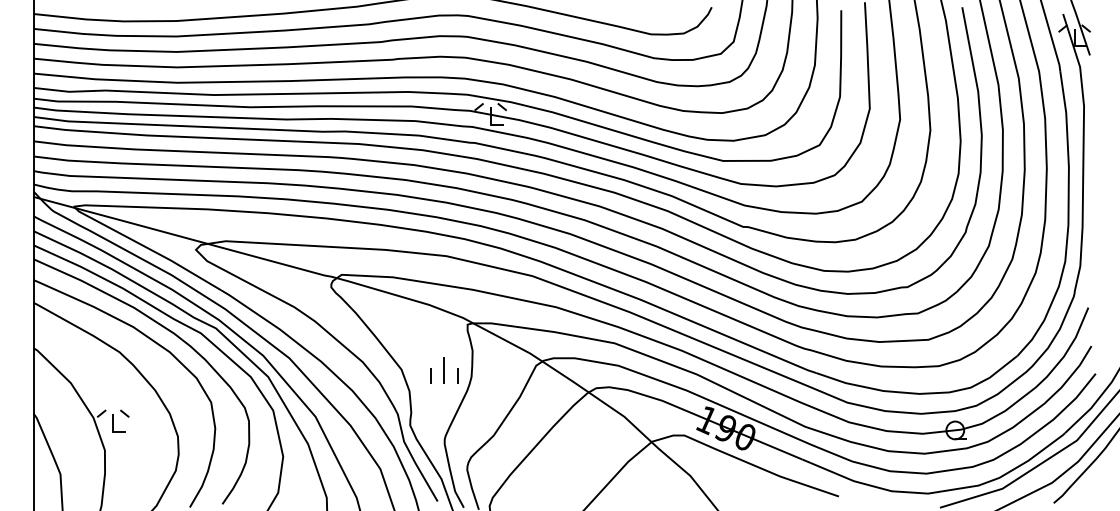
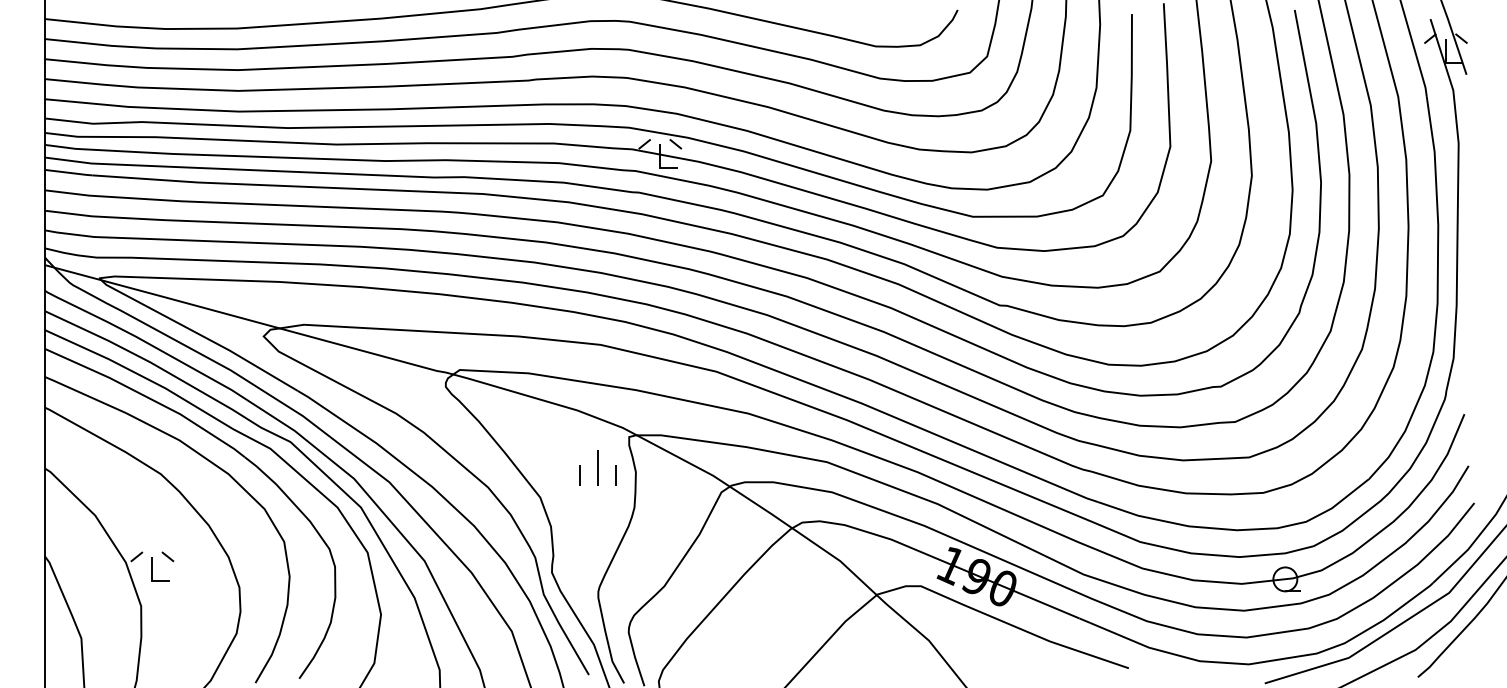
part: (444, 369) -> (597, 467), moved

